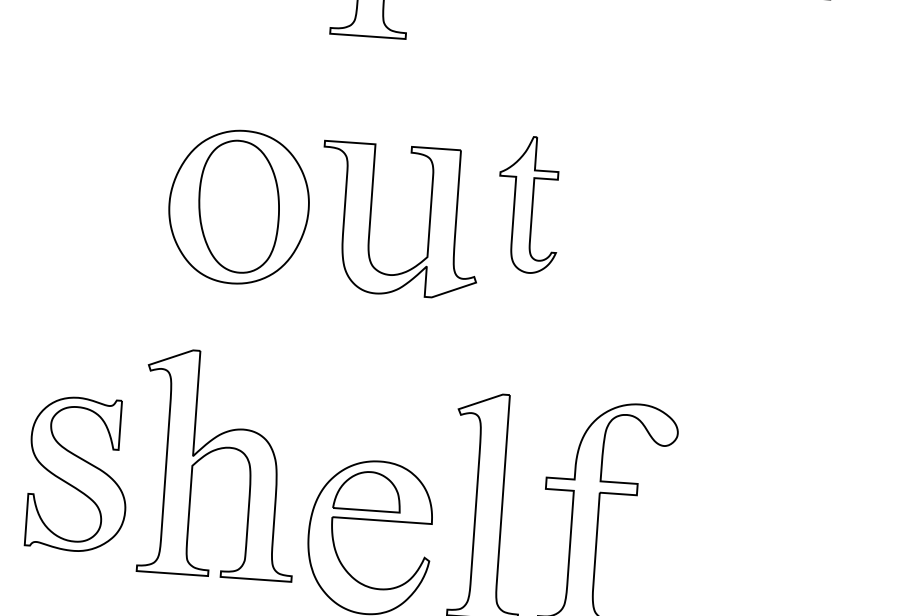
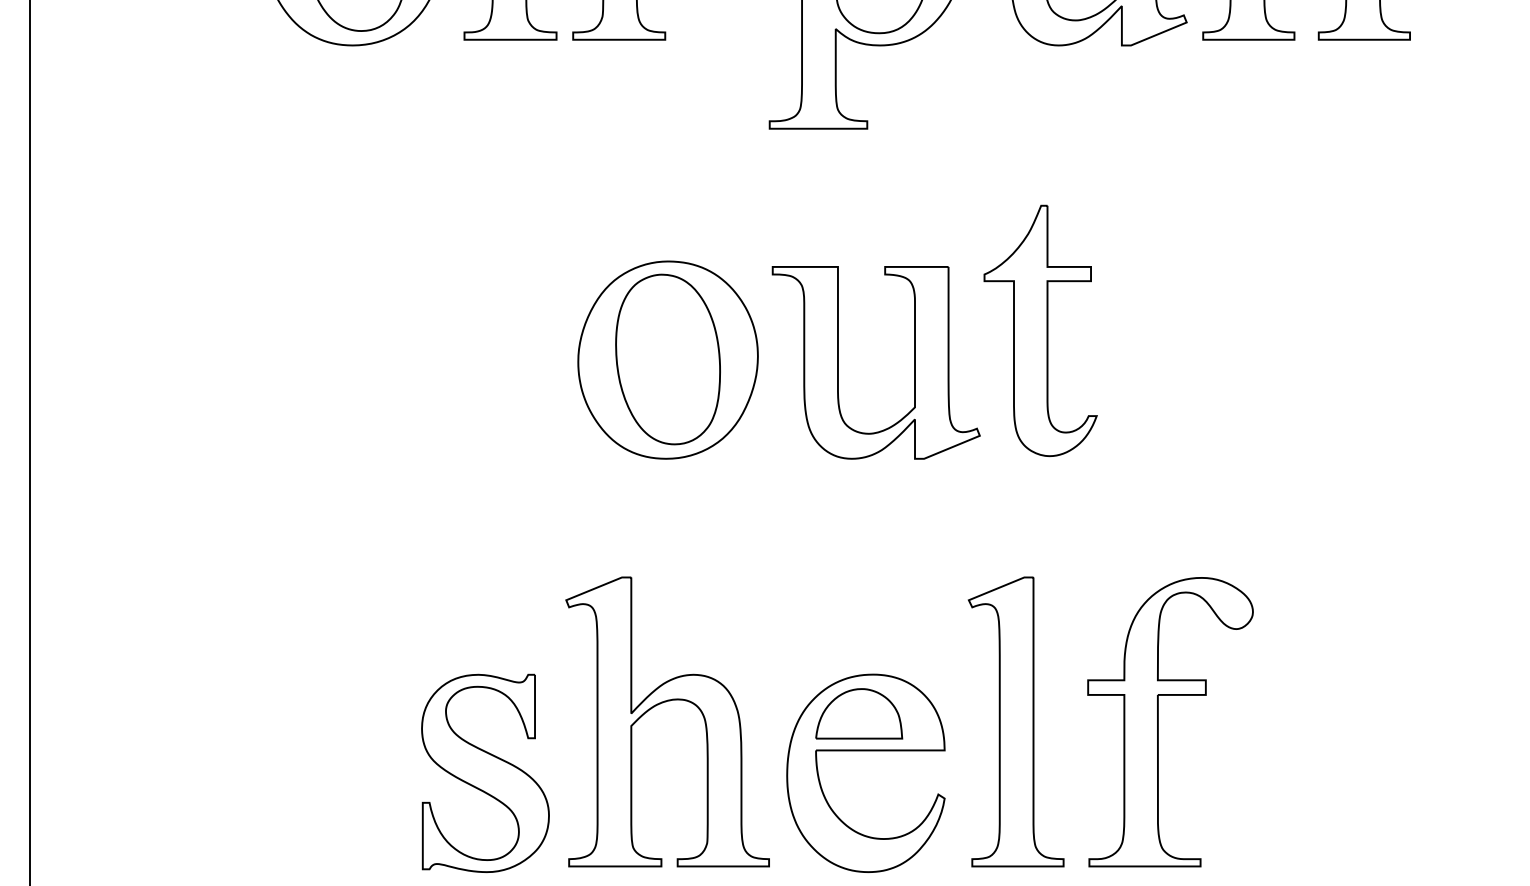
part: (528, 204) -> (1040, 330), size x1.43
part: (214, 451) -> (658, 705), moved
part: (78, 473) -> (485, 772), moved

